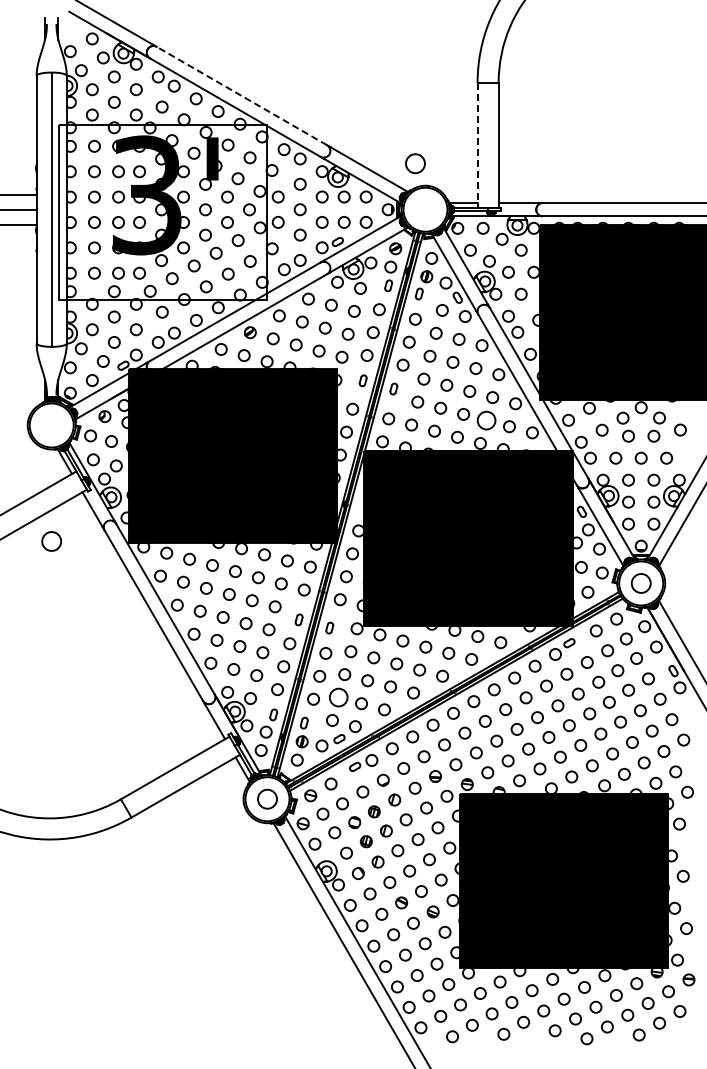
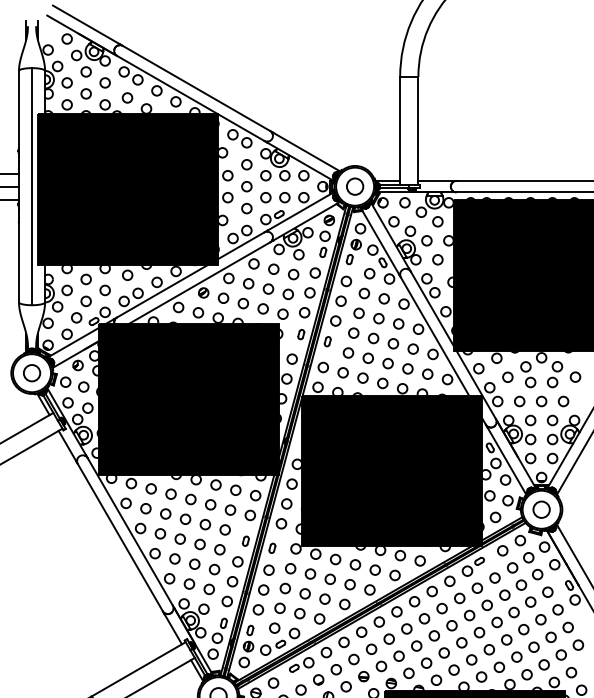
line: (241, 95) -> (196, 87), dashed -> solid
line: (477, 145) -> (400, 131), dashed -> solid
circle: (415, 163) -> (355, 186), moved
fill: (162, 212) -> (127, 189), added
circle: (486, 420) -> (407, 368), size x0.62
circle: (51, 541) -> (31, 373), moved
circle: (338, 697) -> (279, 608), size x0.62

